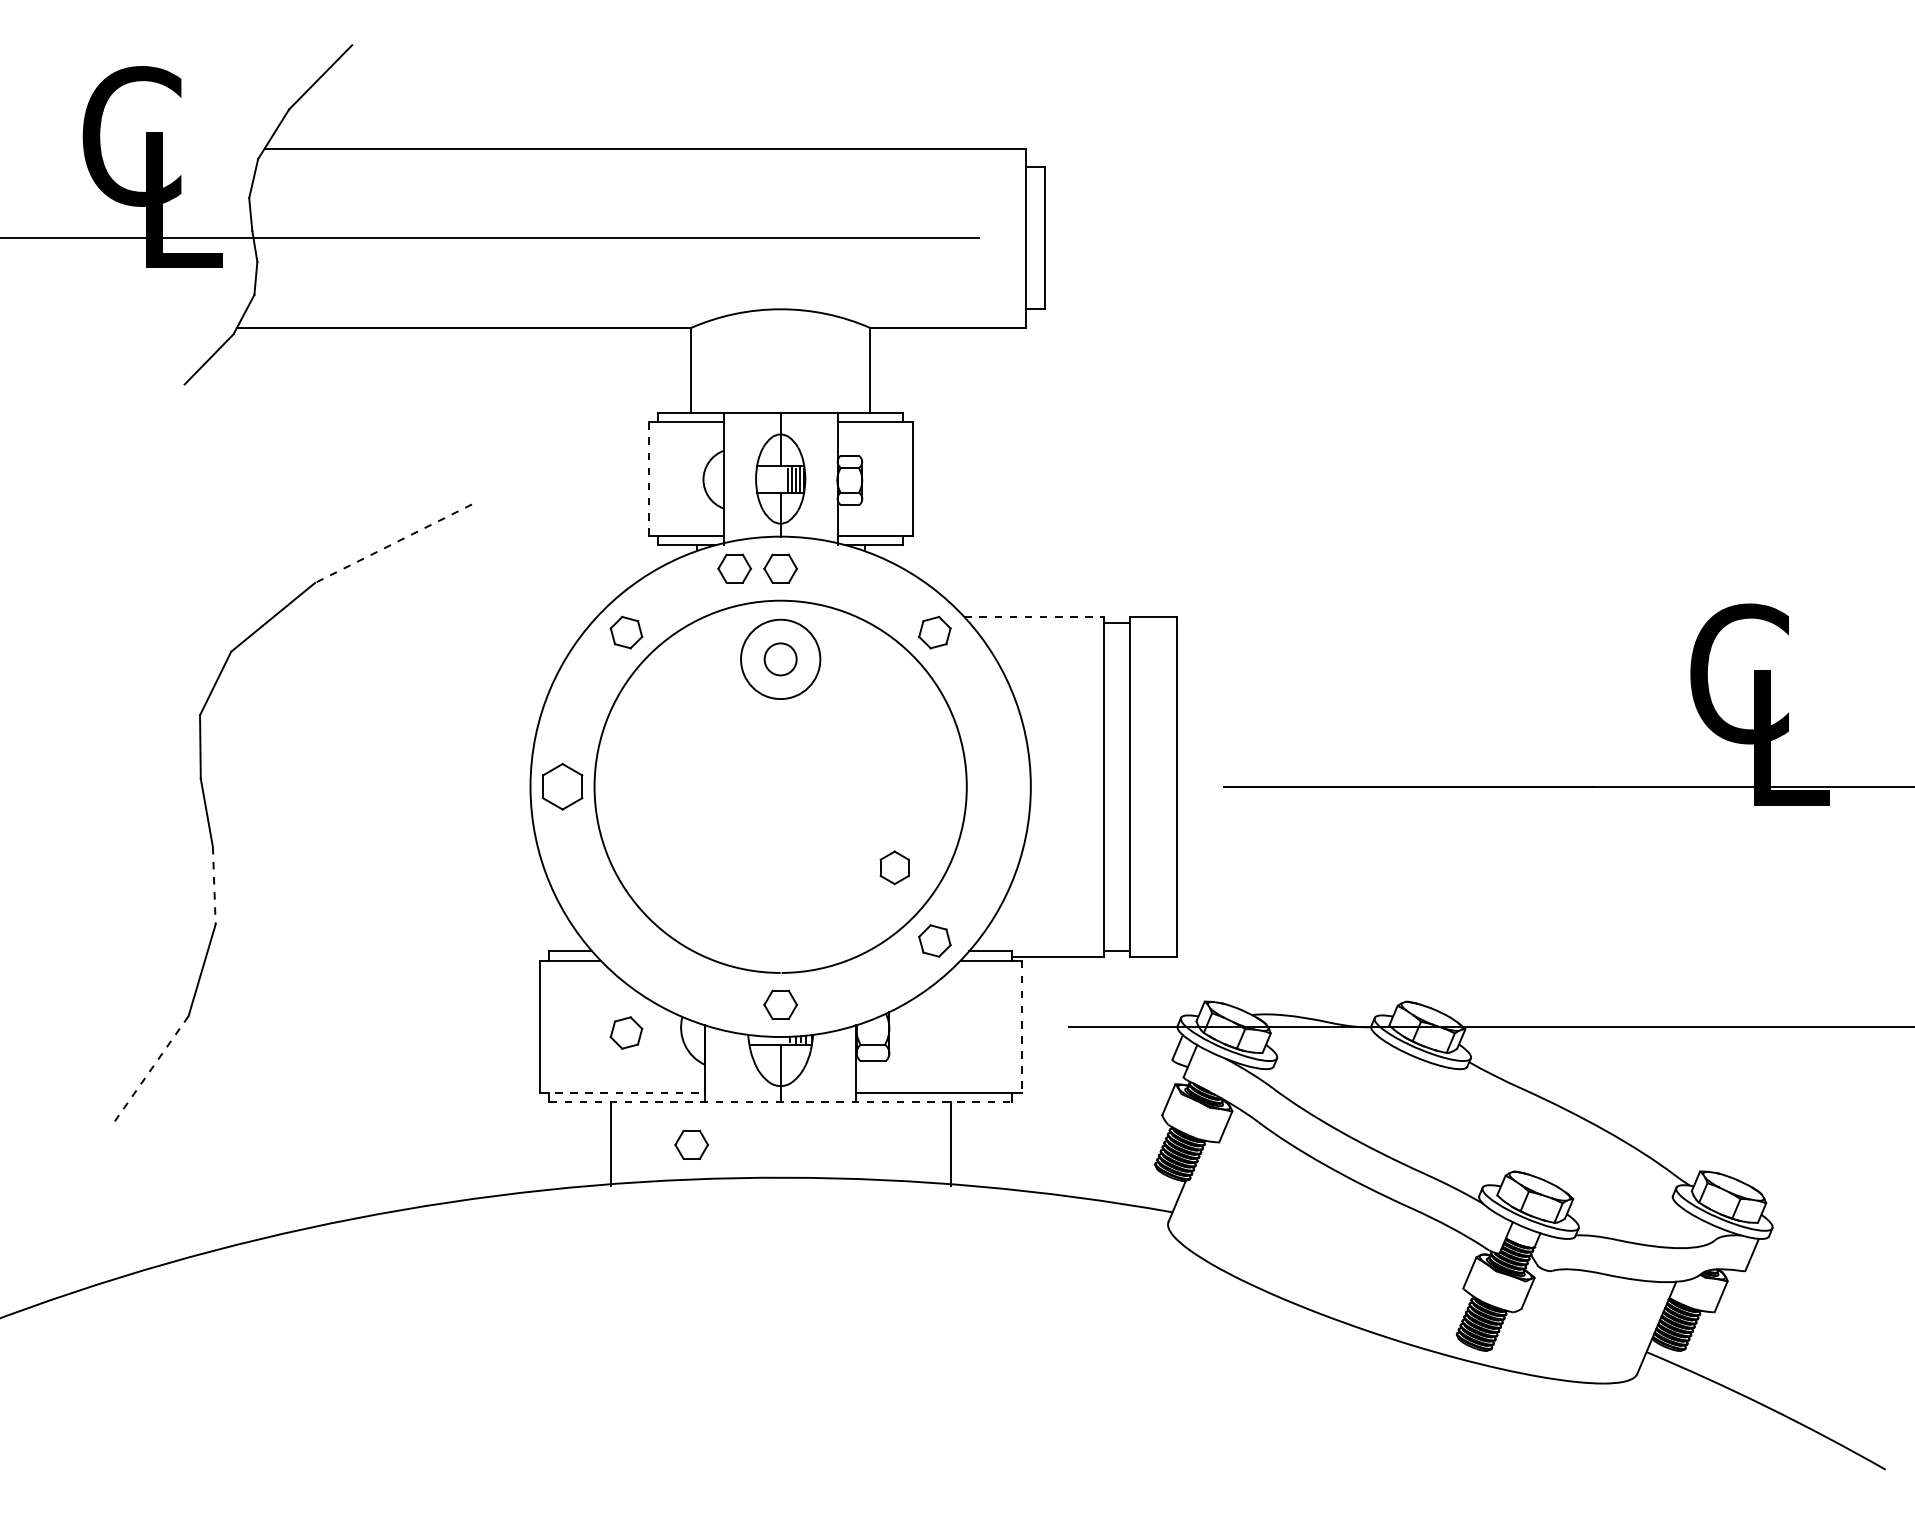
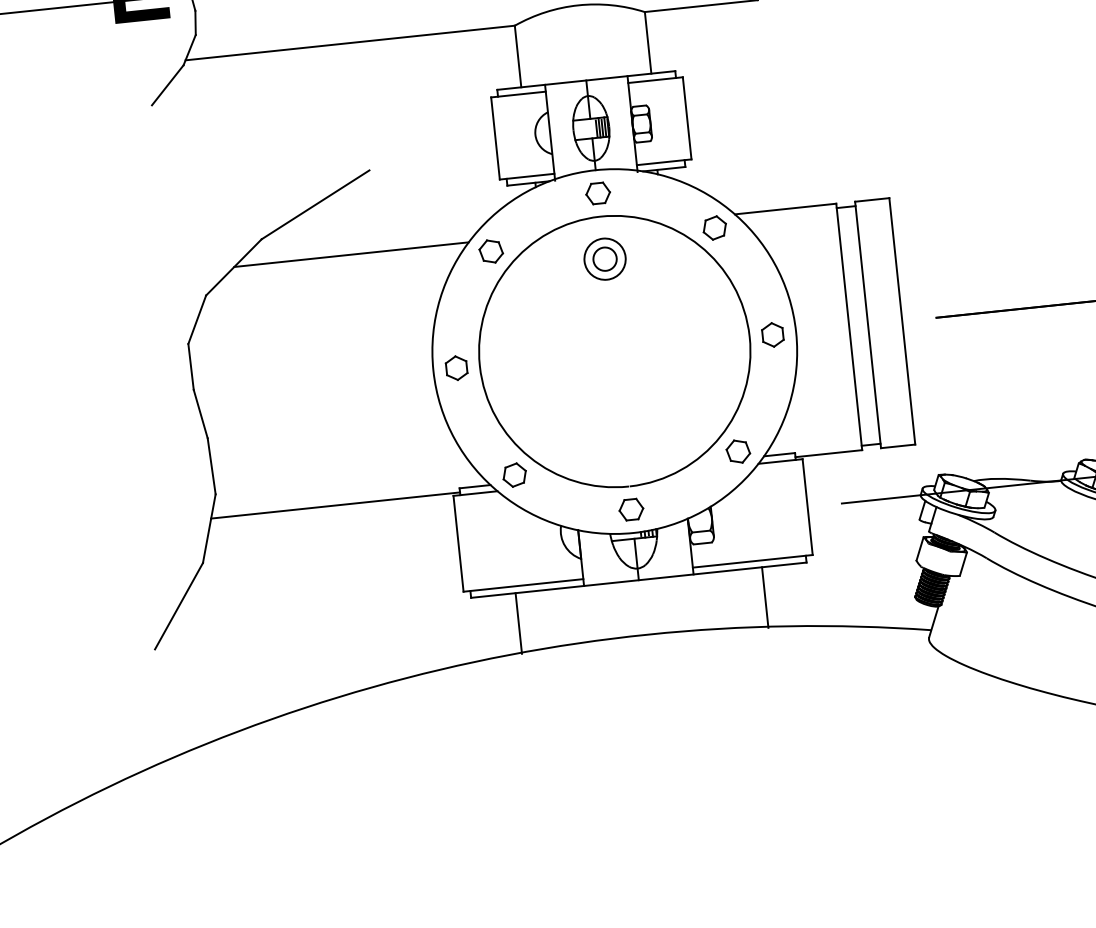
line: (648, 479) -> (495, 138), dashed -> solid
line: (393, 543) -> (315, 204), dashed -> solid
part: (734, 568) -> (564, 196), removed
line: (435, 616) -> (351, 254), added
line: (1034, 616) -> (785, 208), dashed -> solid
circle: (780, 659) -> (604, 259), size x0.71
part: (562, 786) -> (456, 367), size x0.71
part: (894, 867) -> (772, 334), moved
line: (214, 885) -> (211, 466), dashed -> solid
line: (377, 956) -> (335, 505), added
line: (1021, 1027) -> (807, 507), dashed -> solid
part: (626, 1032) -> (514, 474), moved
line: (149, 1071) -> (178, 606), dashed -> solid
line: (622, 1092) -> (523, 585), dashed -> solid
line: (781, 1102) -> (639, 580), dashed -> solid
part: (691, 1144) -> (577, 617), removed

